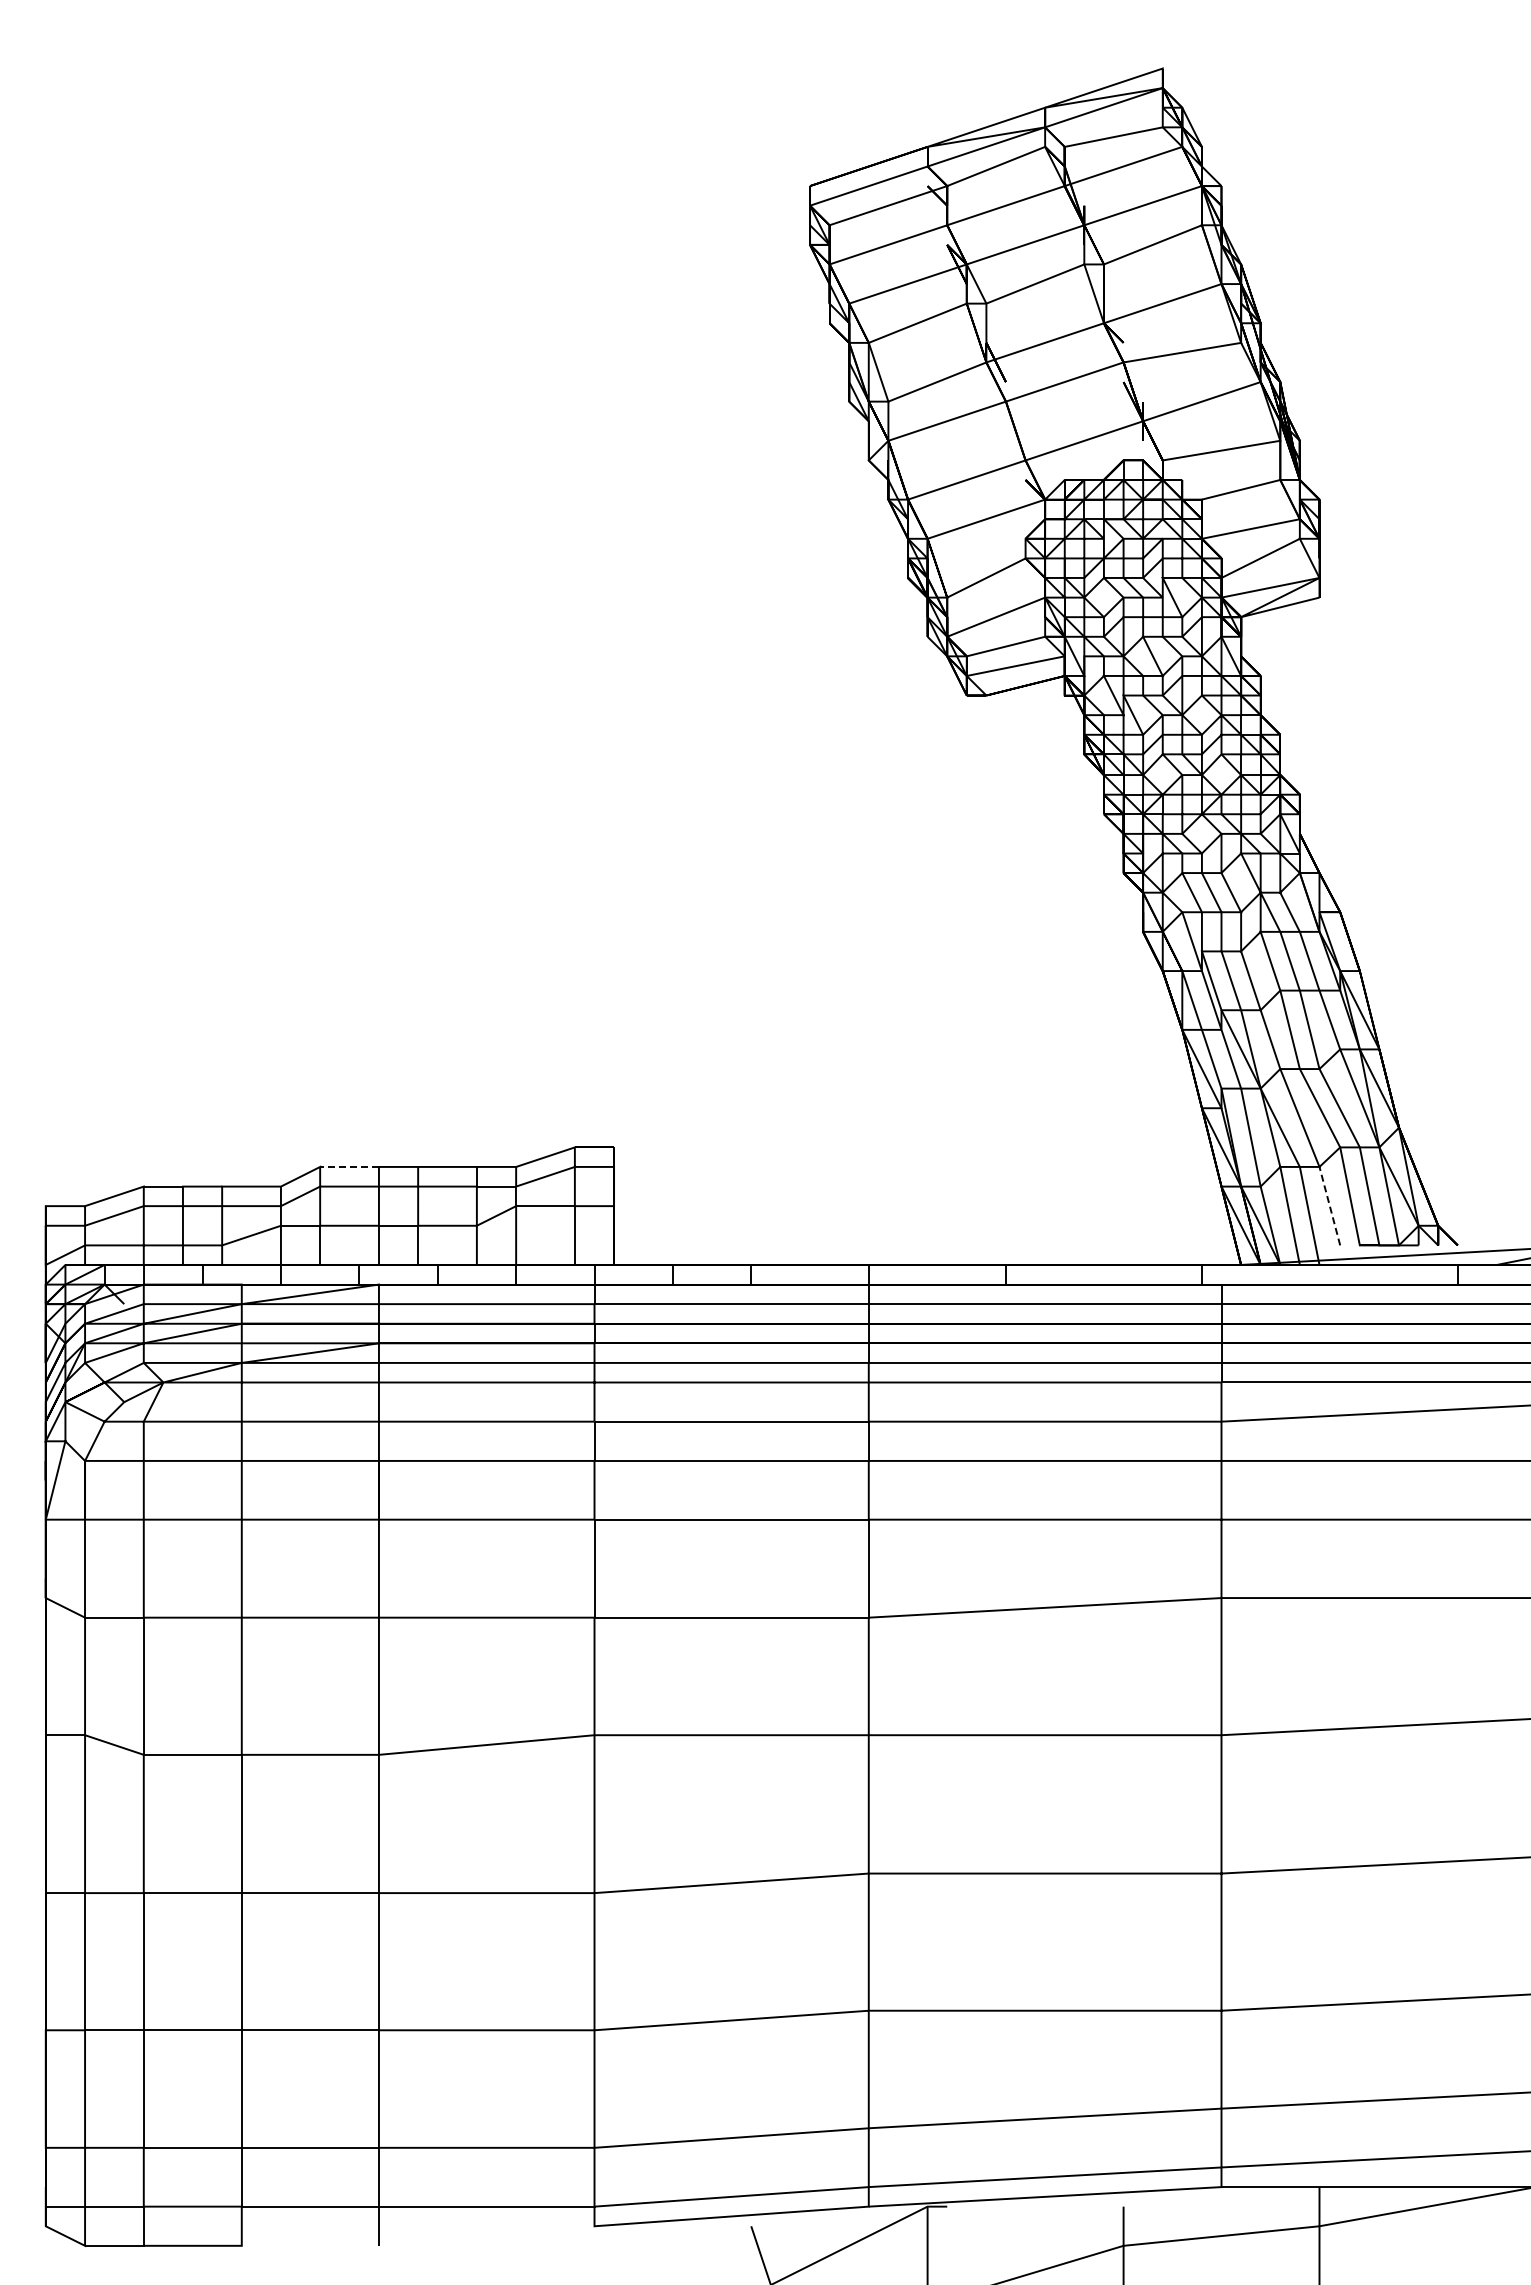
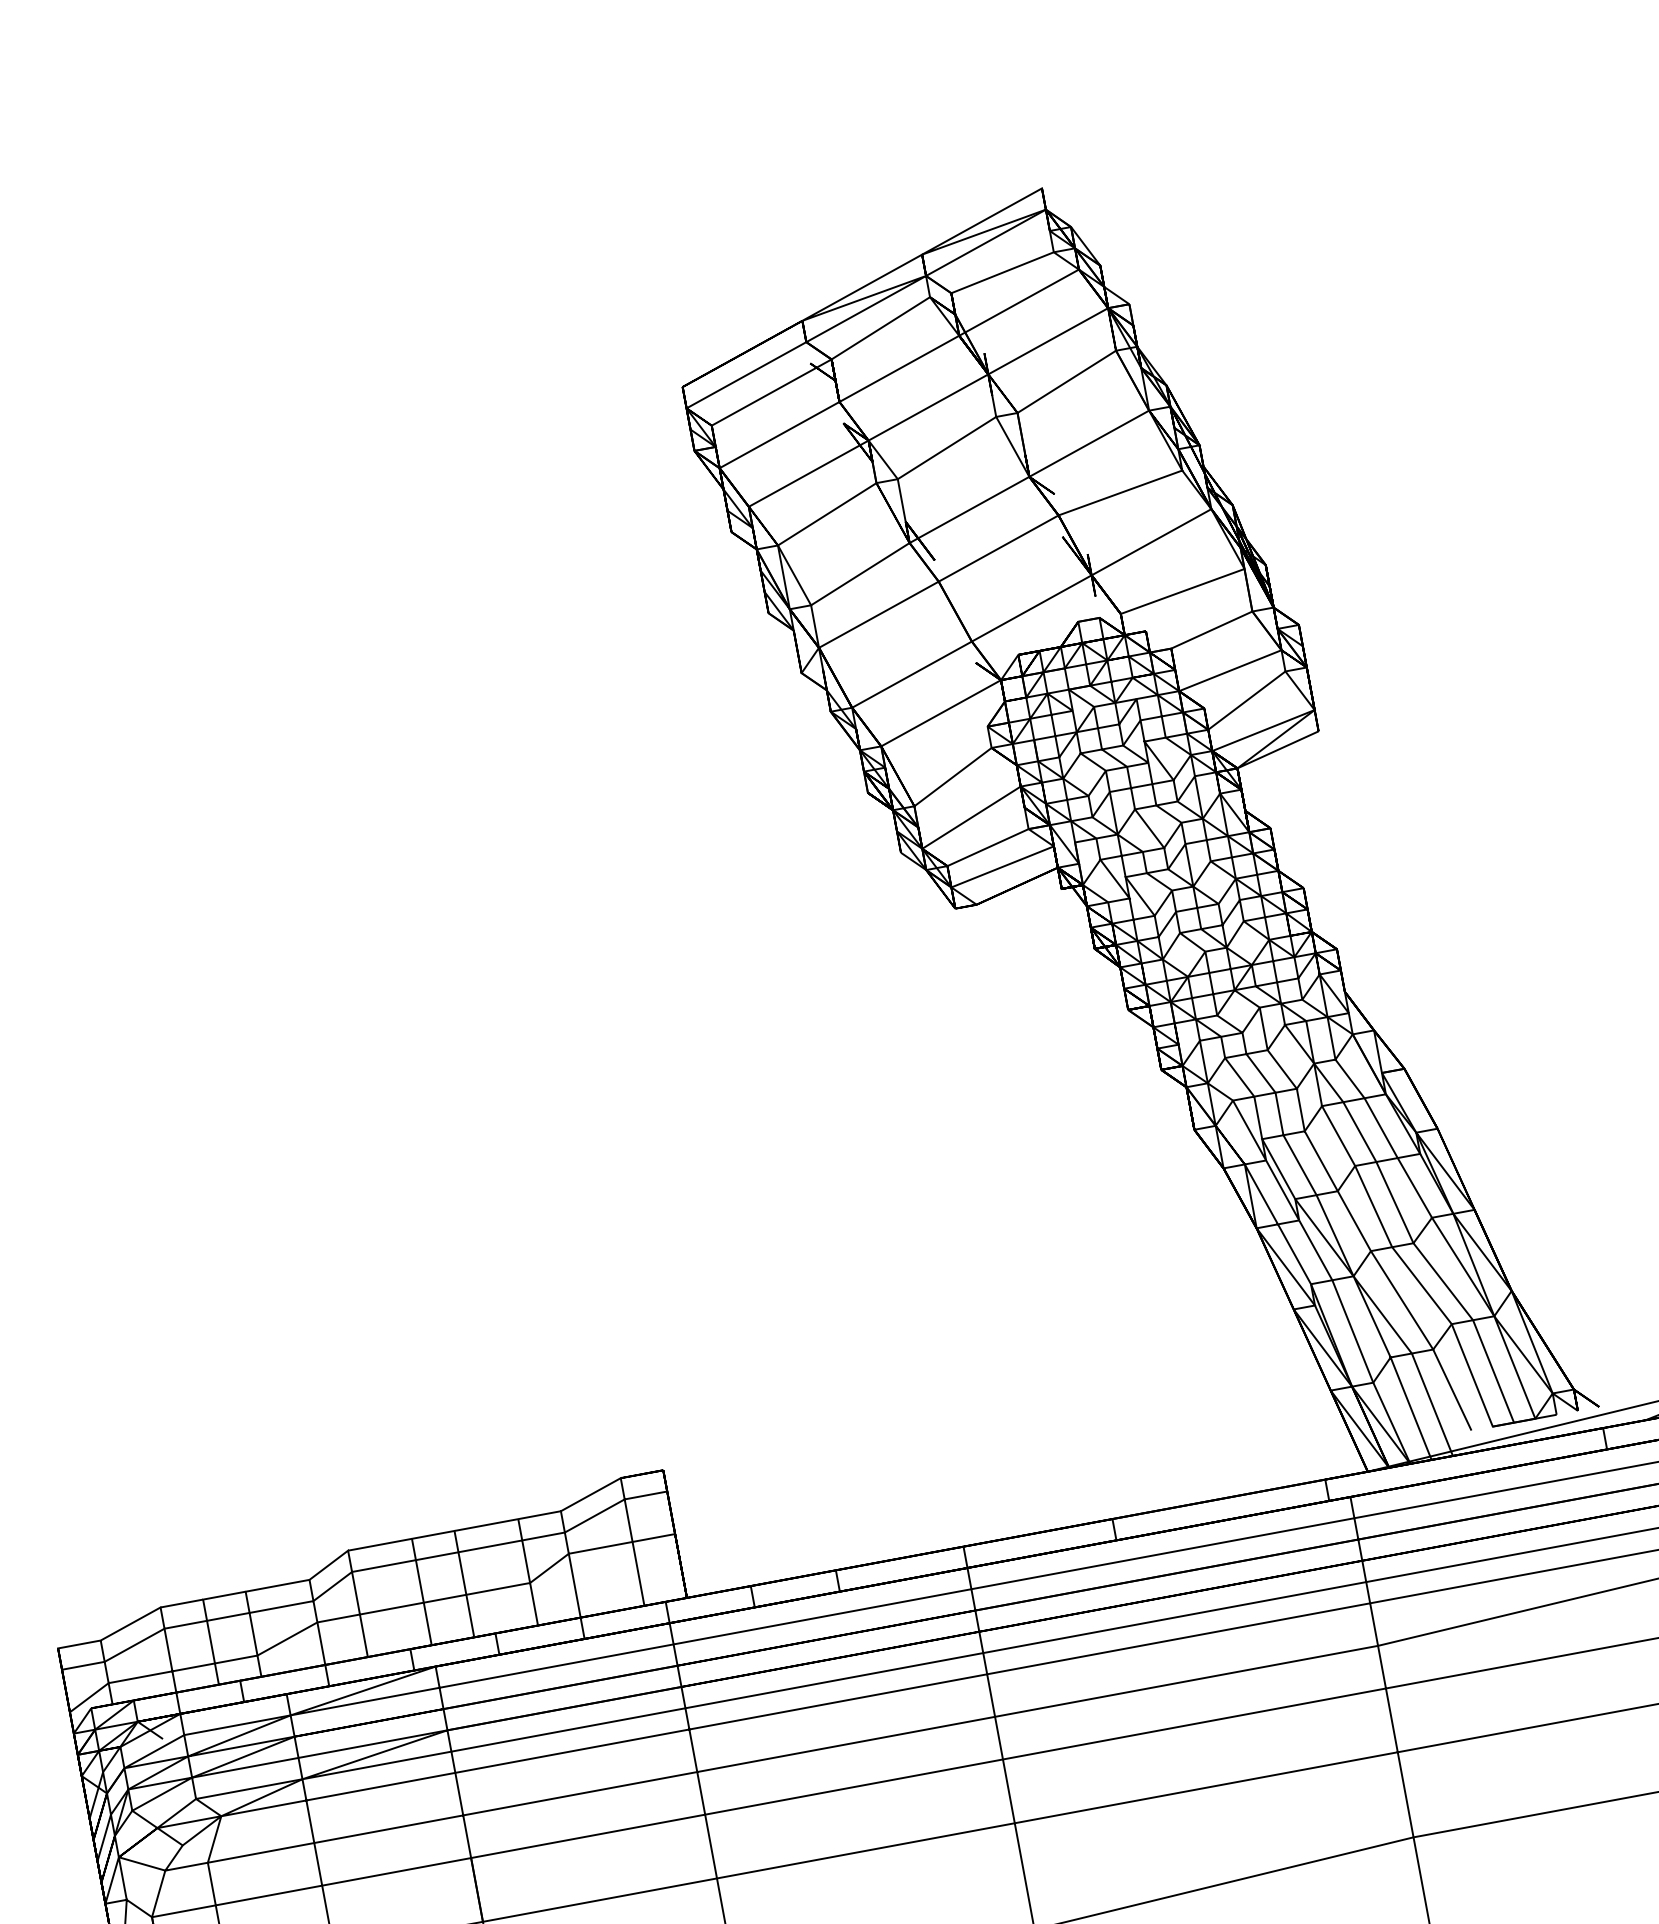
line: (349, 1166) -> (379, 1544), dashed -> solid
line: (1329, 1206) -> (1452, 1390), dashed -> solid

